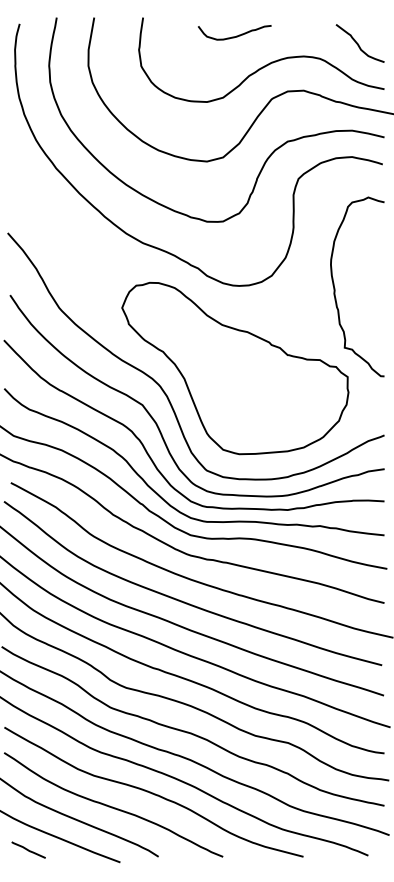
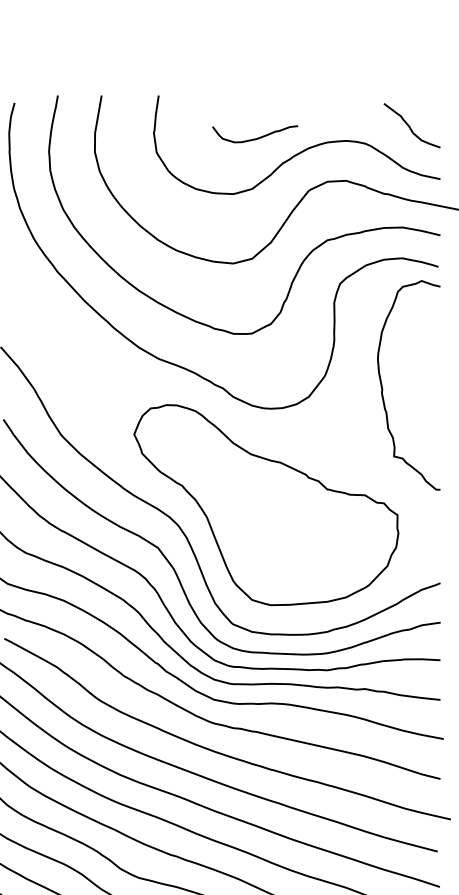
curve: (236, 35) -> (257, 137), moved
curve: (335, 288) -> (383, 387), moved

